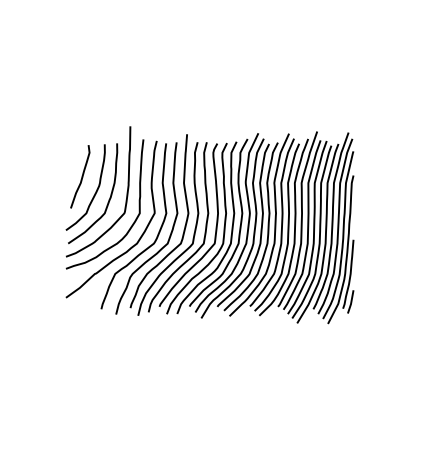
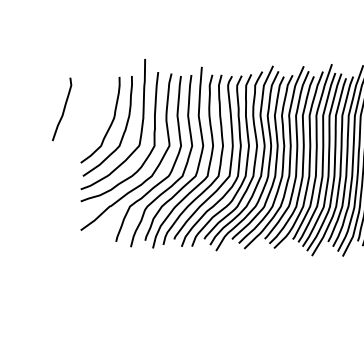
curve: (81, 176) -> (63, 109), moved

